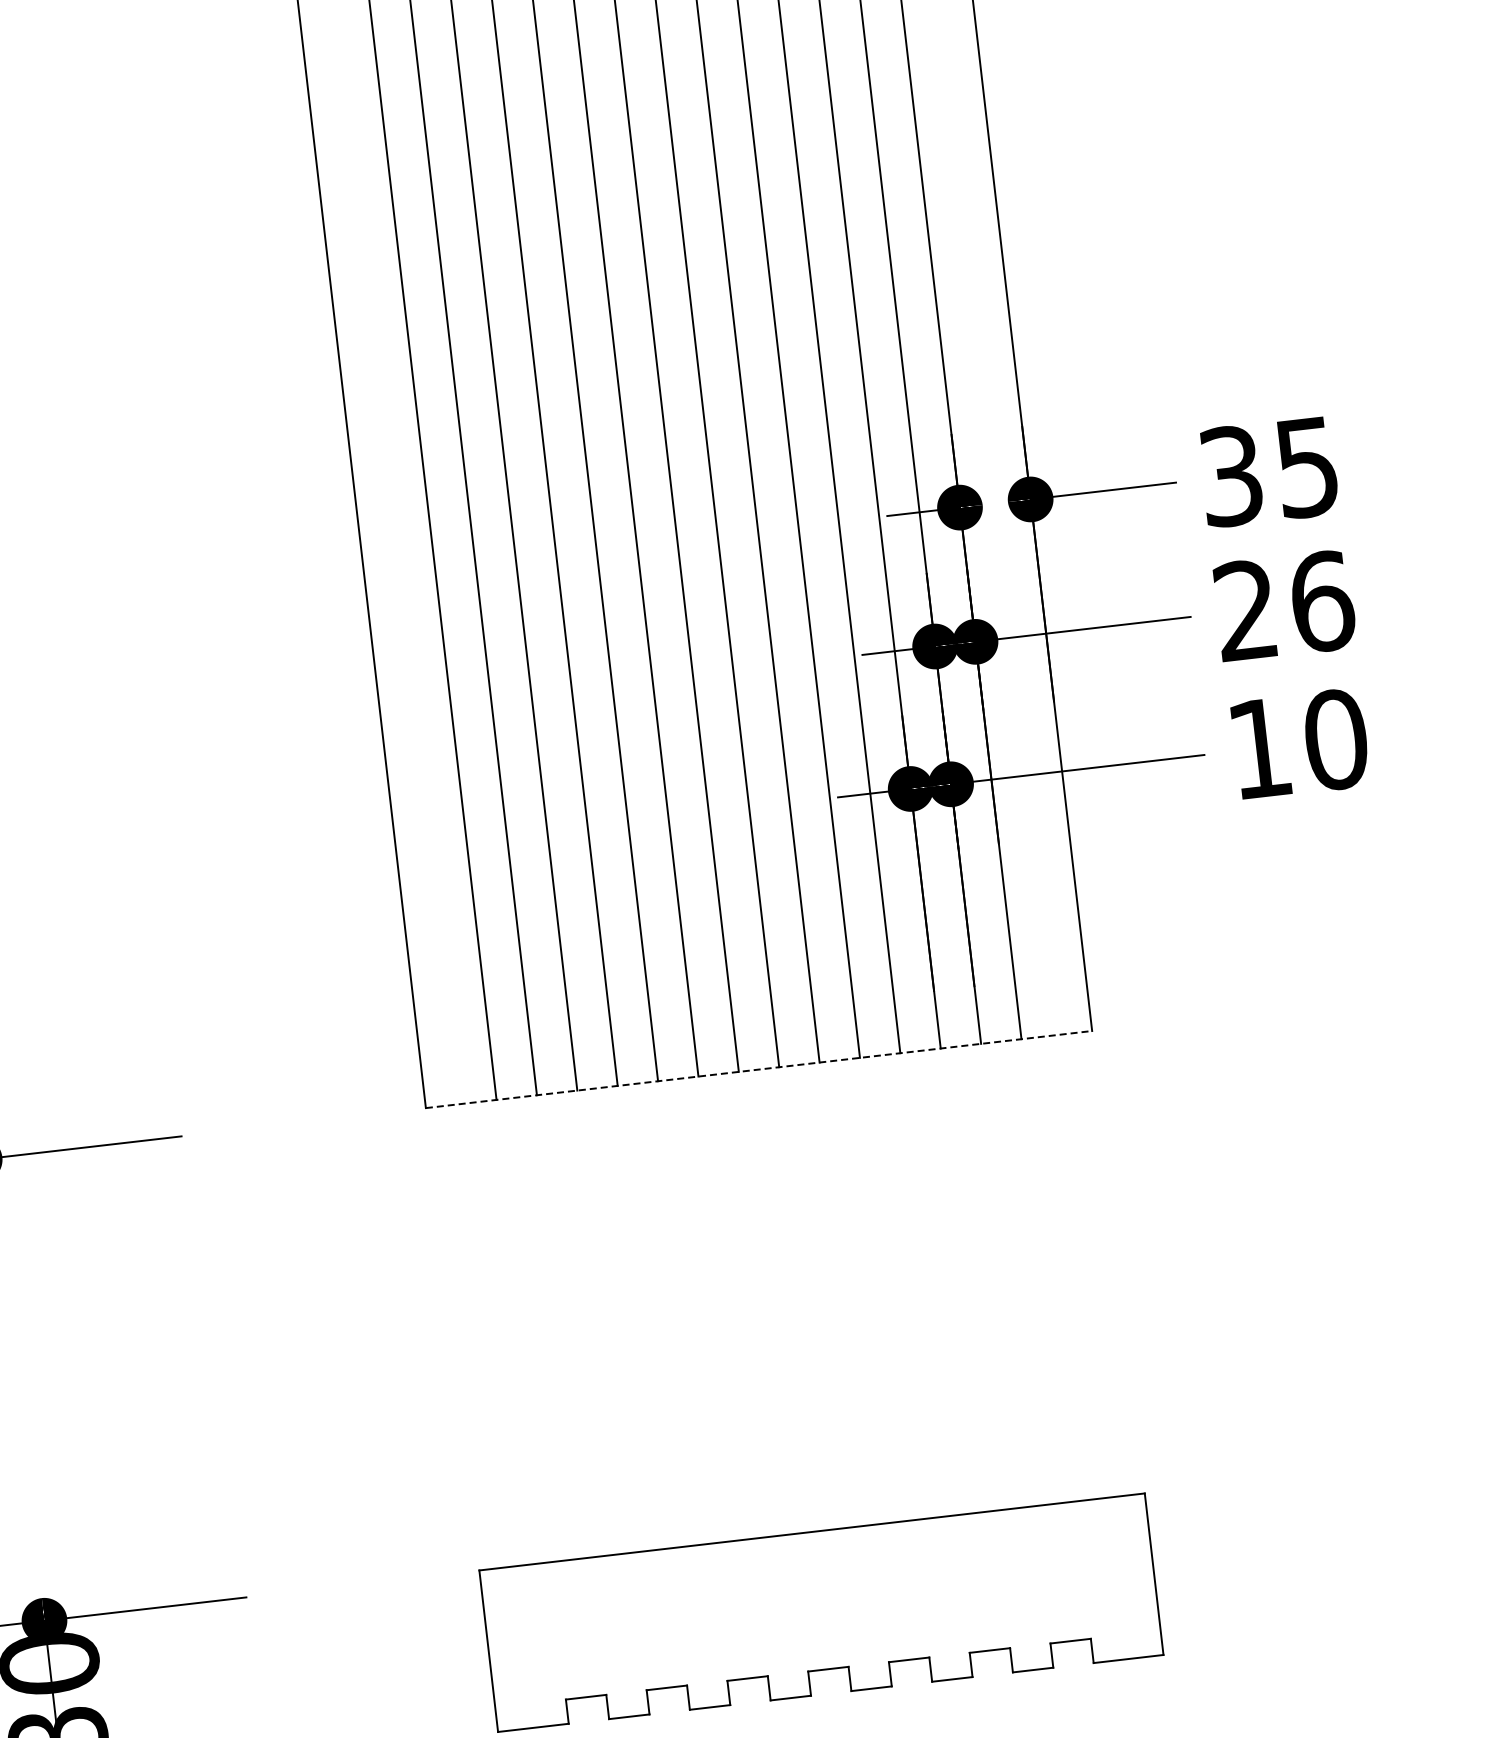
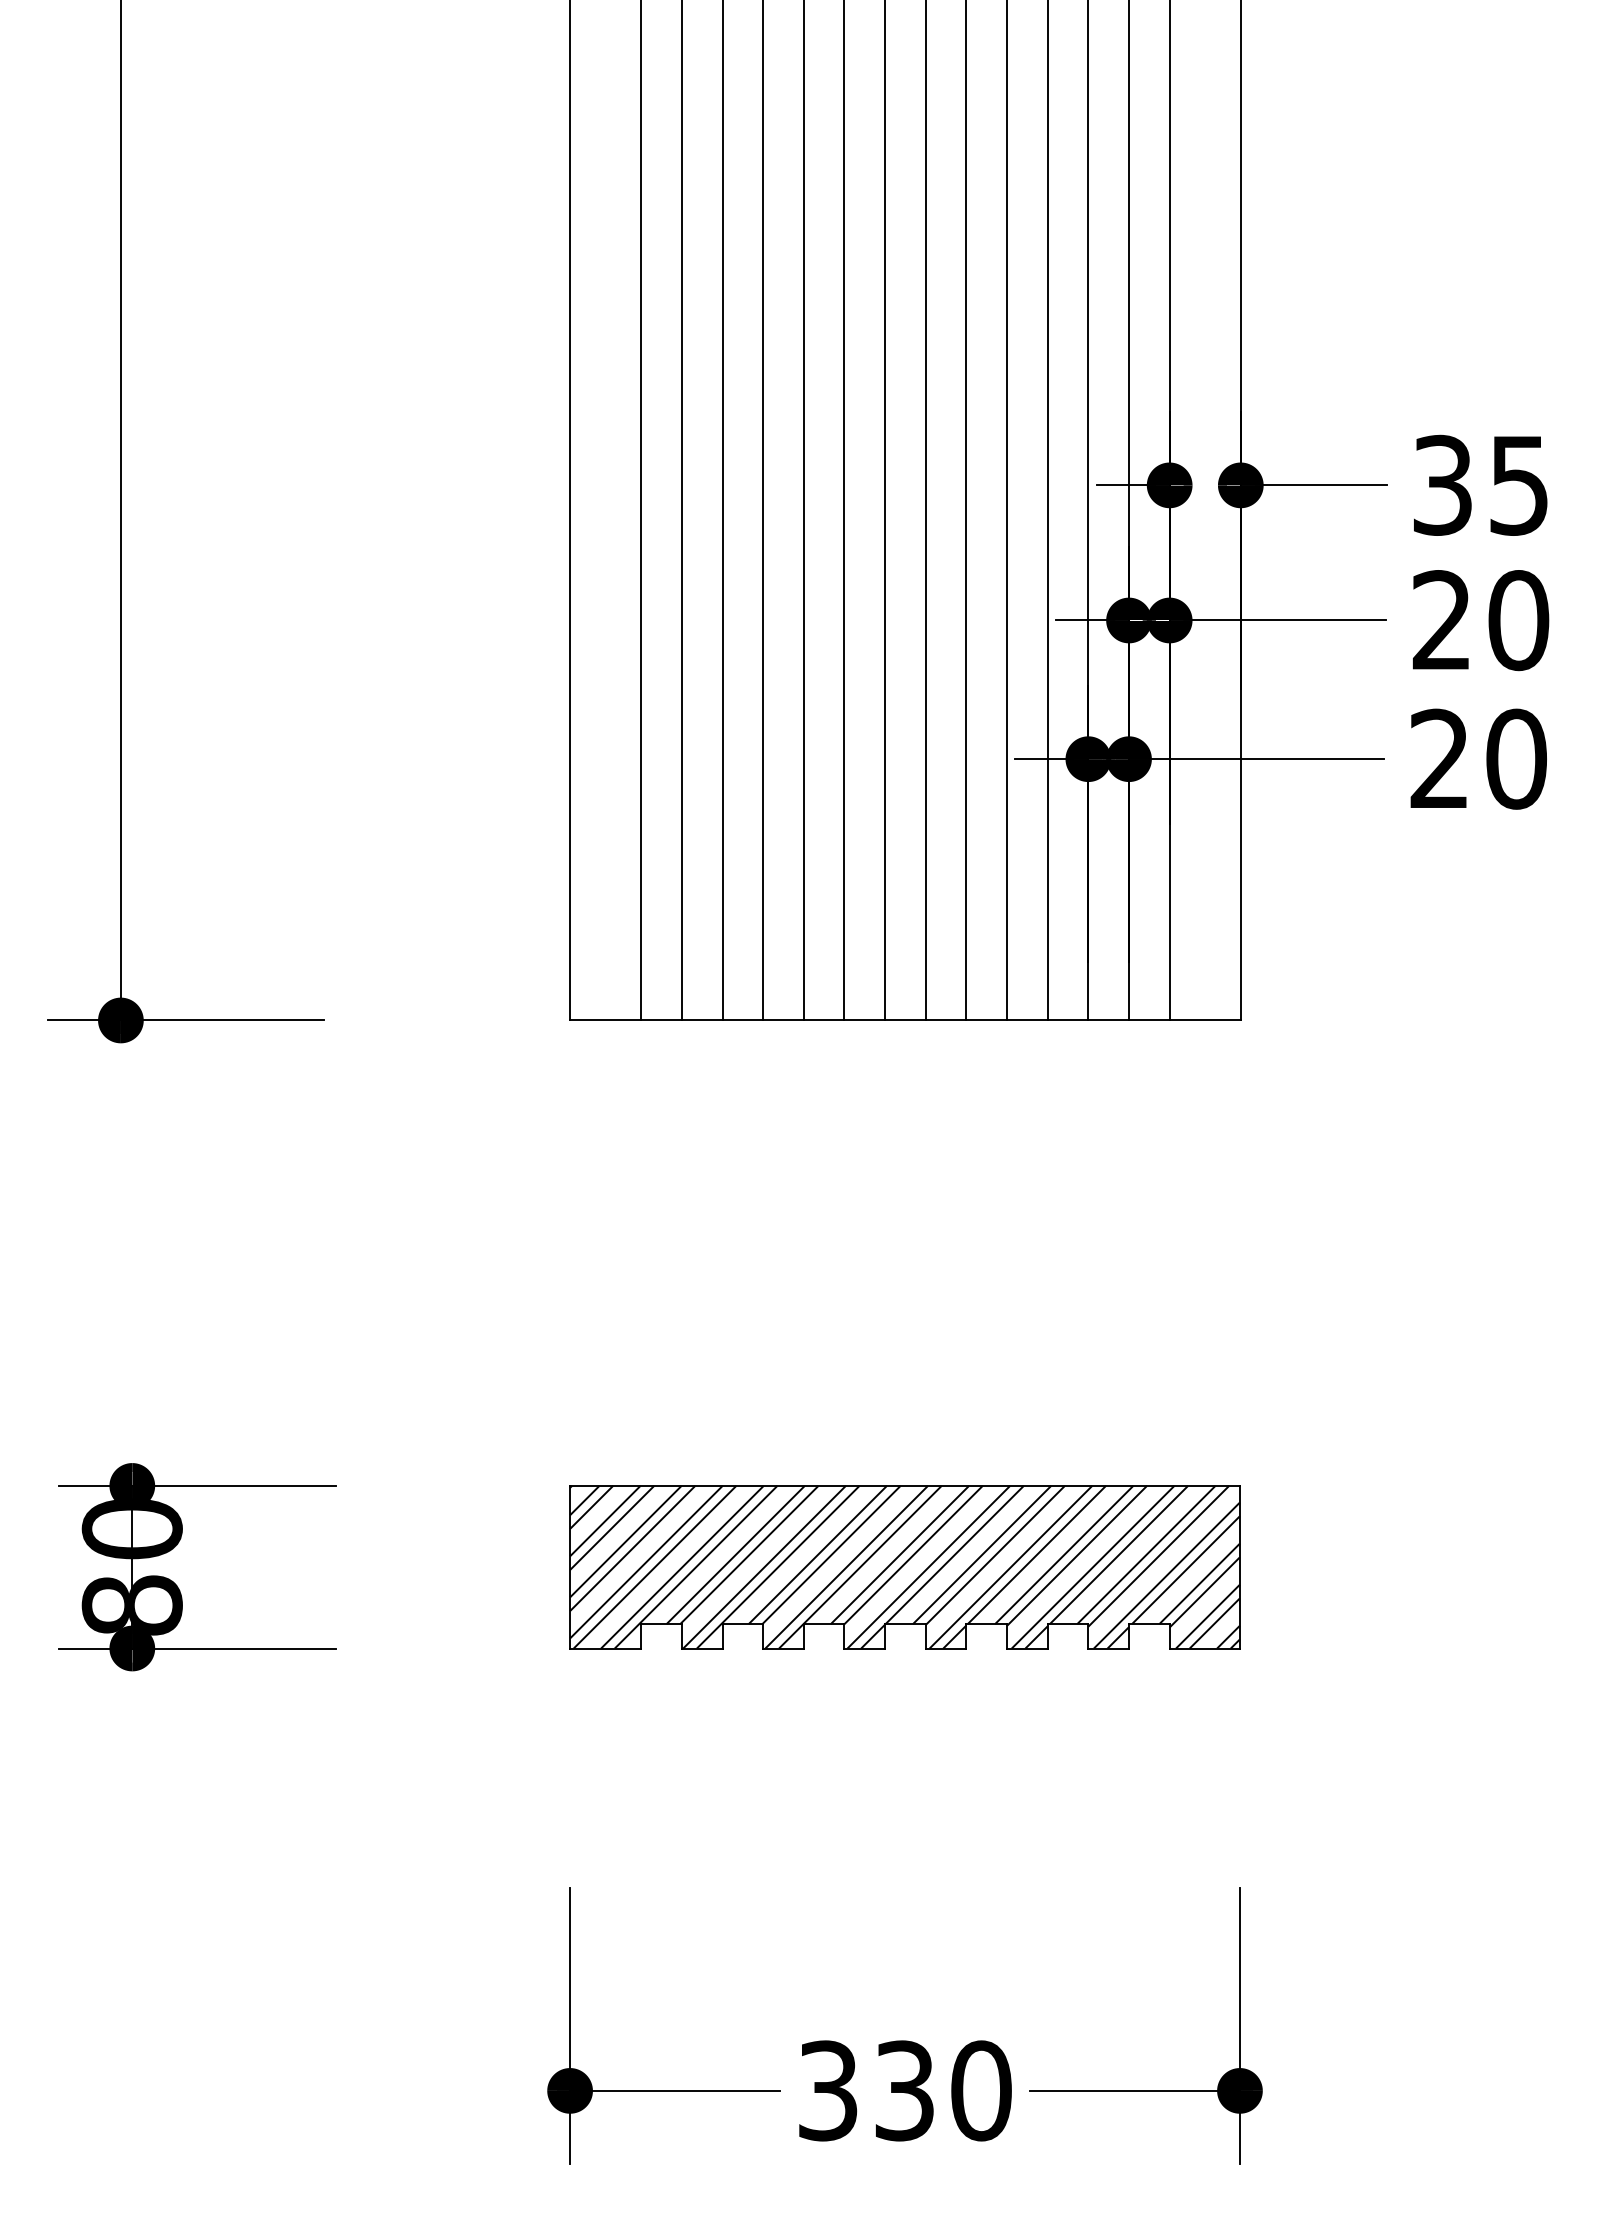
text: (1322, 601) -> (1518, 620), 26 -> 20
text: (1258, 747) -> (1438, 757), 10 -> 20
line: (759, 1069) -> (905, 1020), dashed -> solid
hatch: (820, 1612) -> (904, 1566), added

